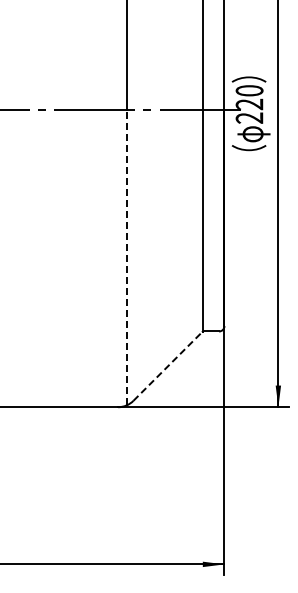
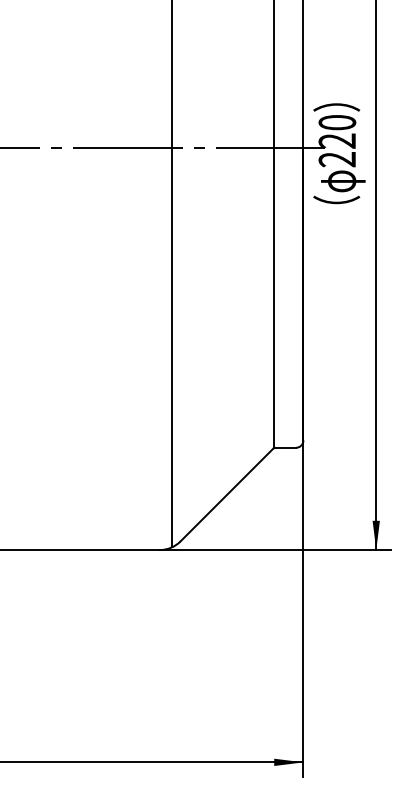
line: (127, 257) -> (172, 347), dashed -> solid
line: (168, 366) -> (227, 495), dashed -> solid

